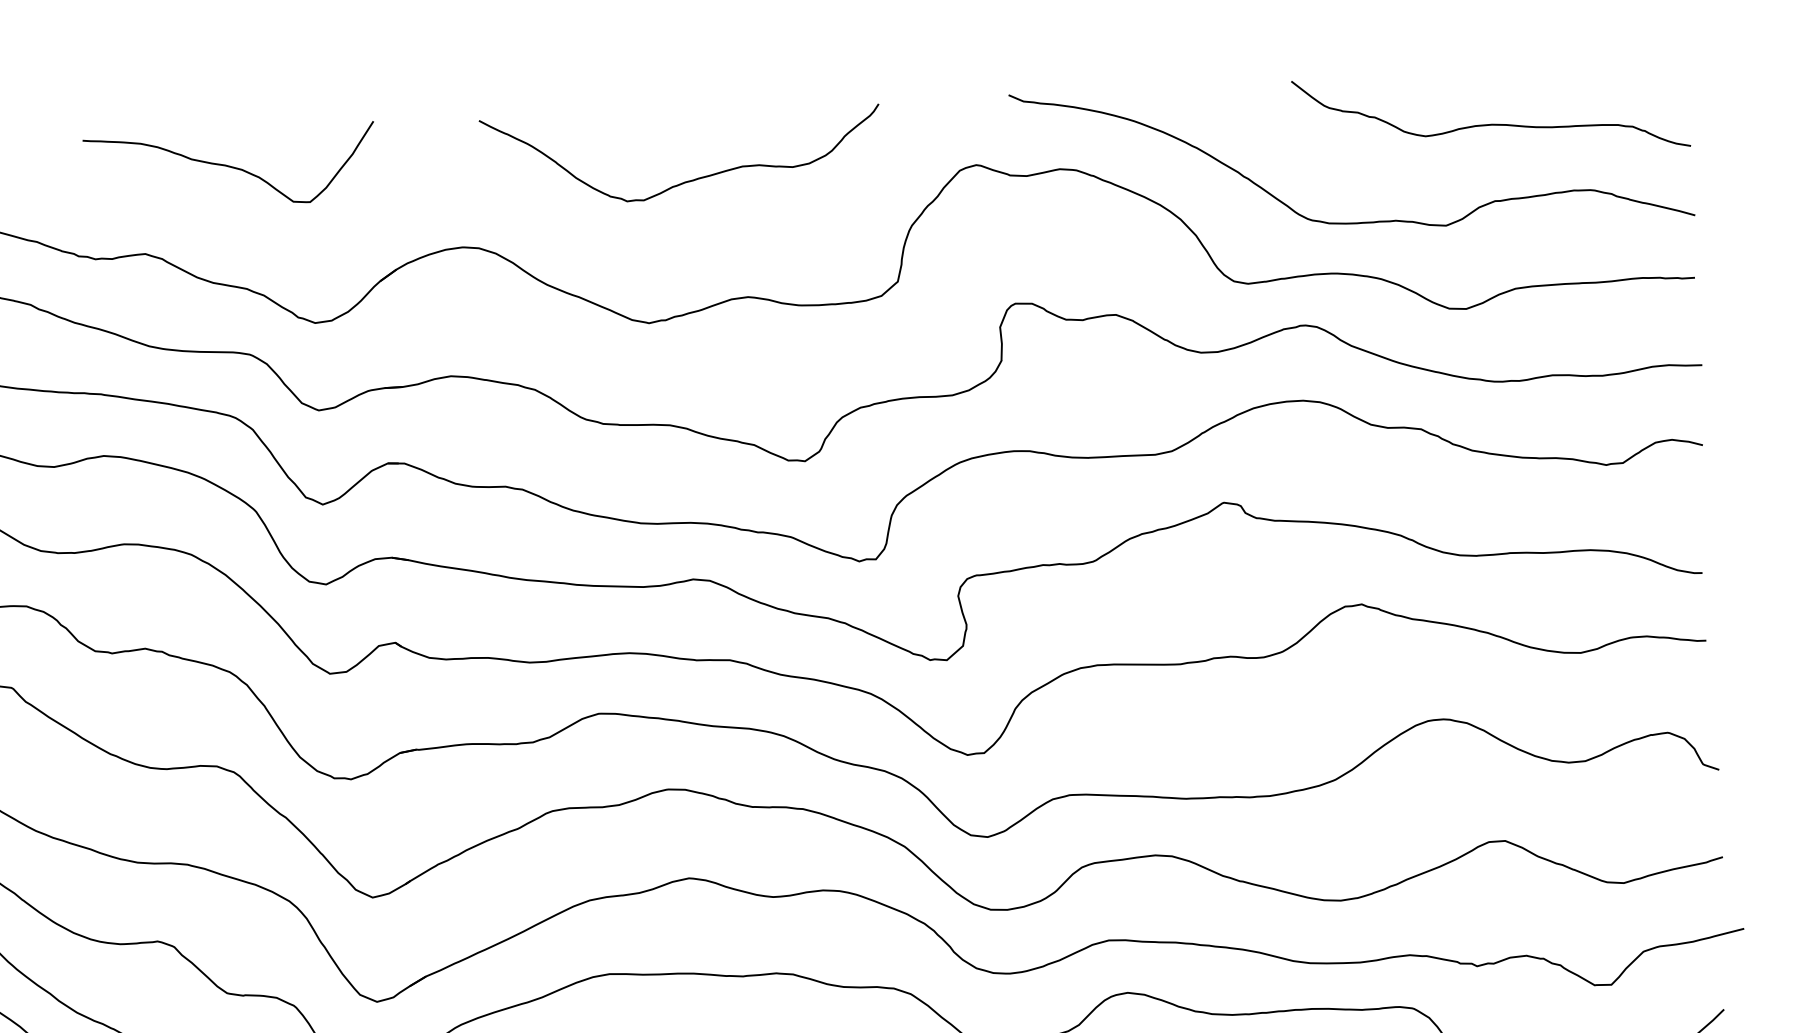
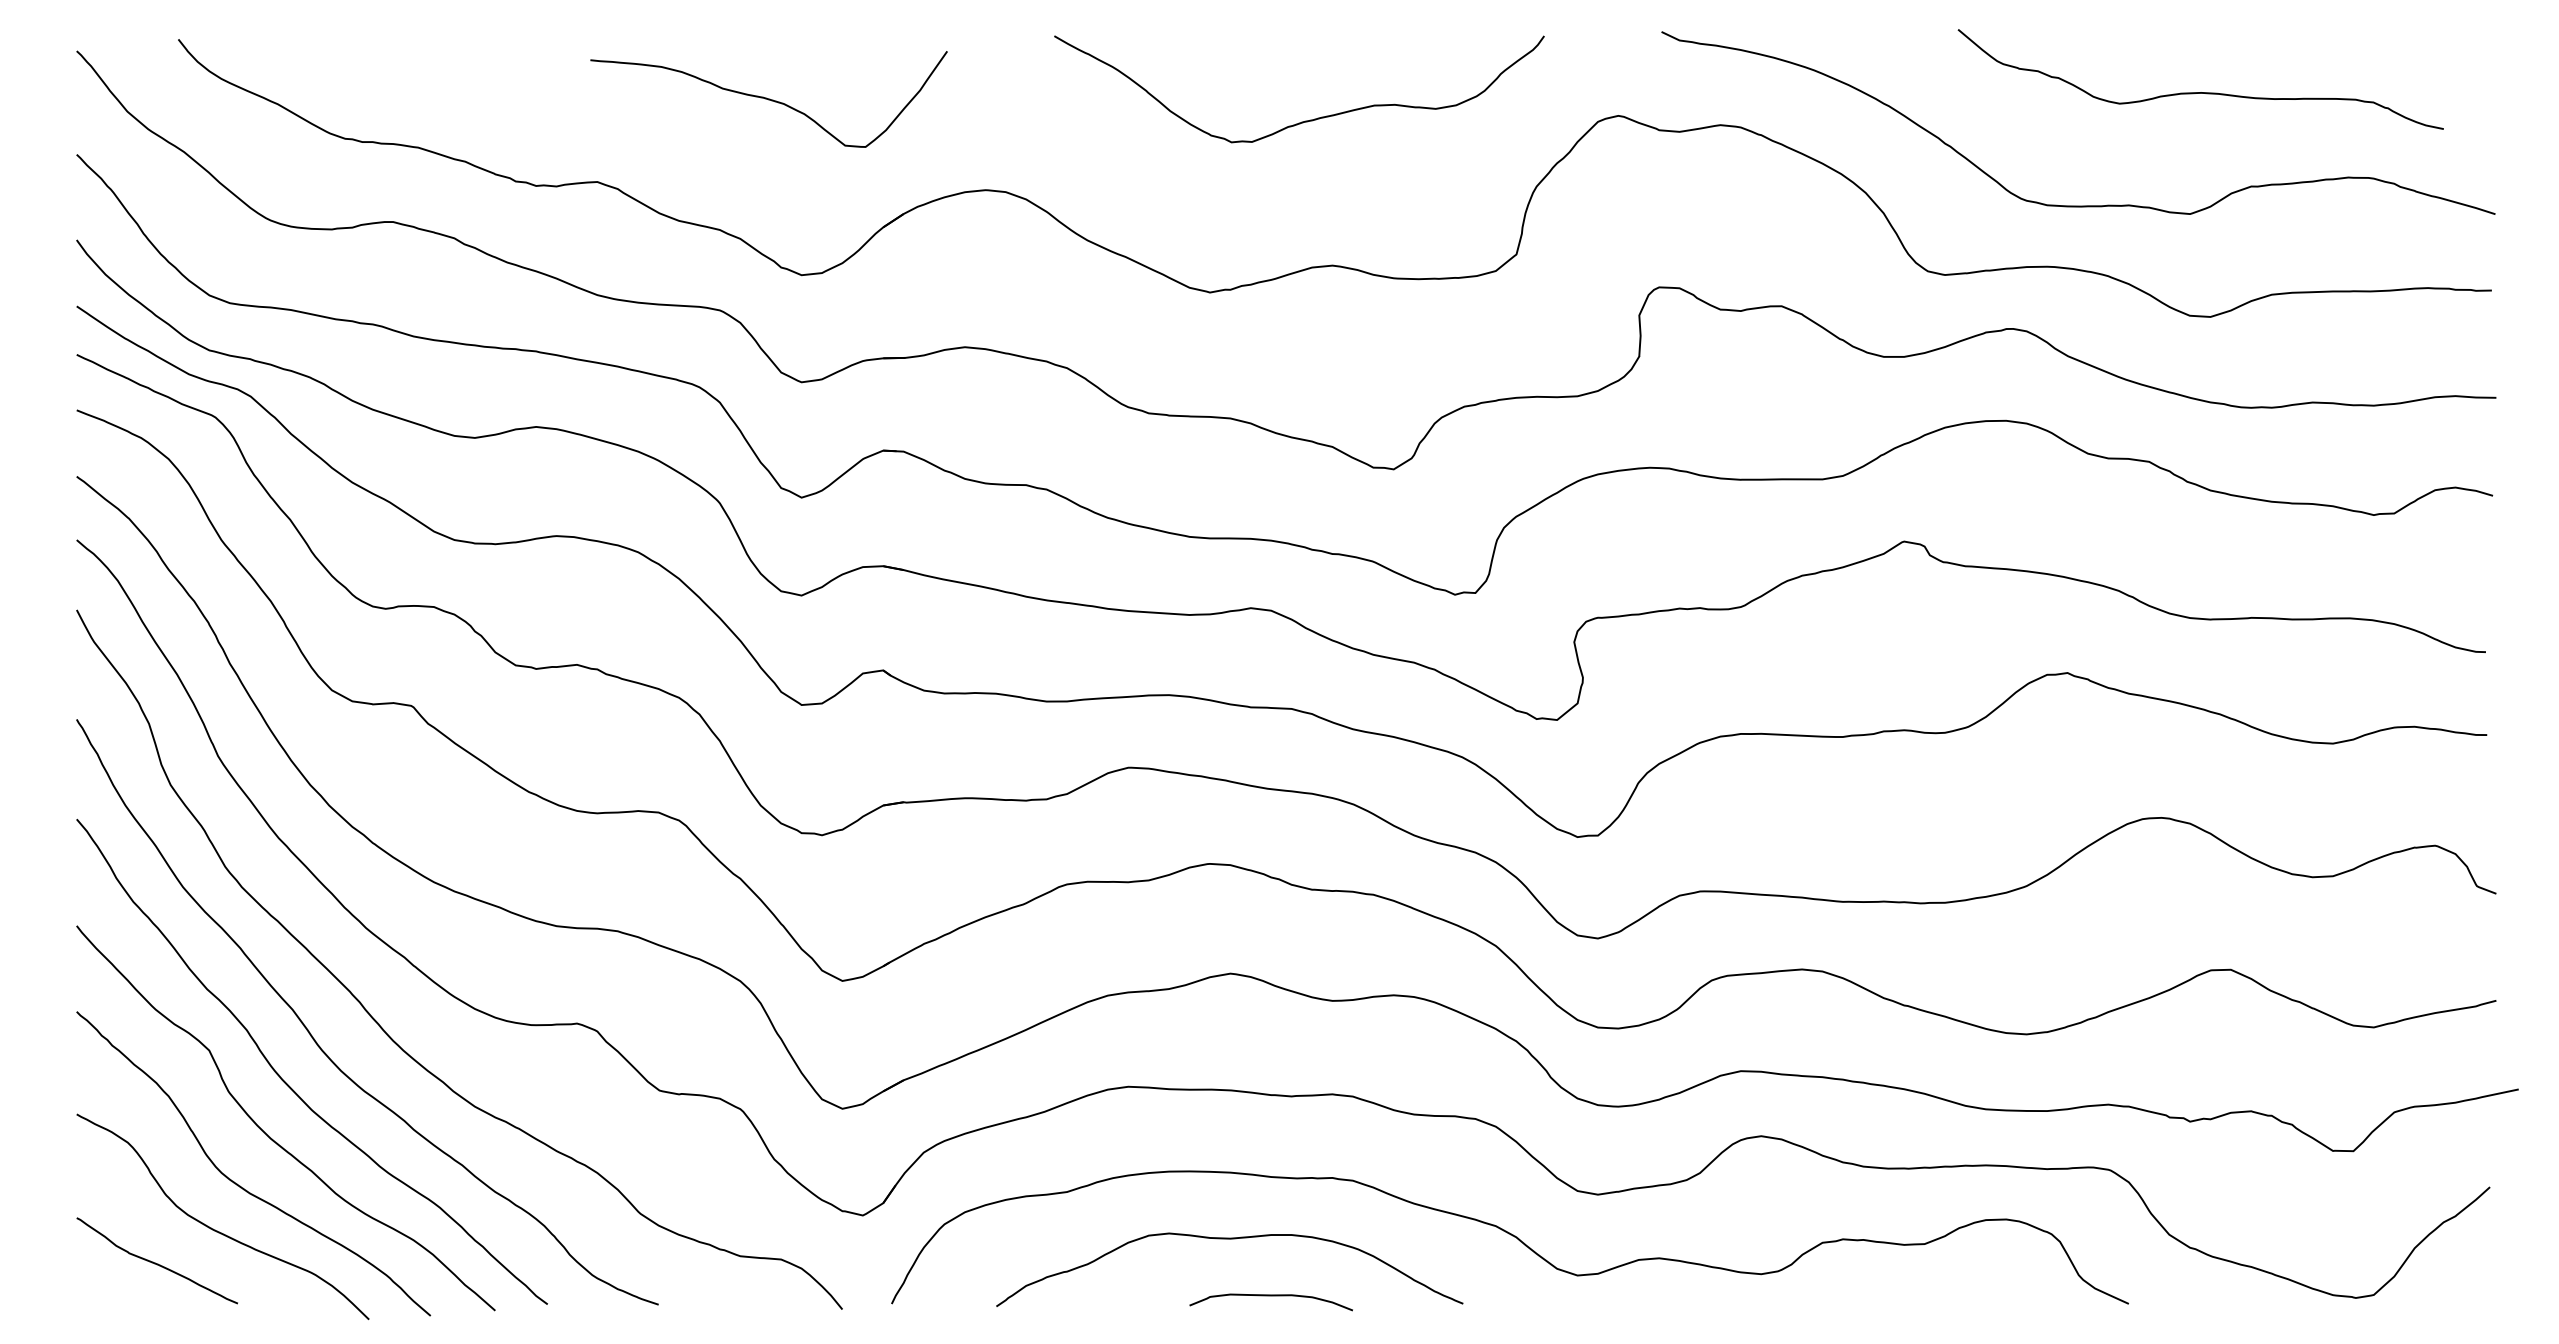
curve: (1491, 124) -> (2200, 92), moved
curve: (229, 166) -> (768, 99), moved
curve: (686, 181) -> (1305, 120), moved

